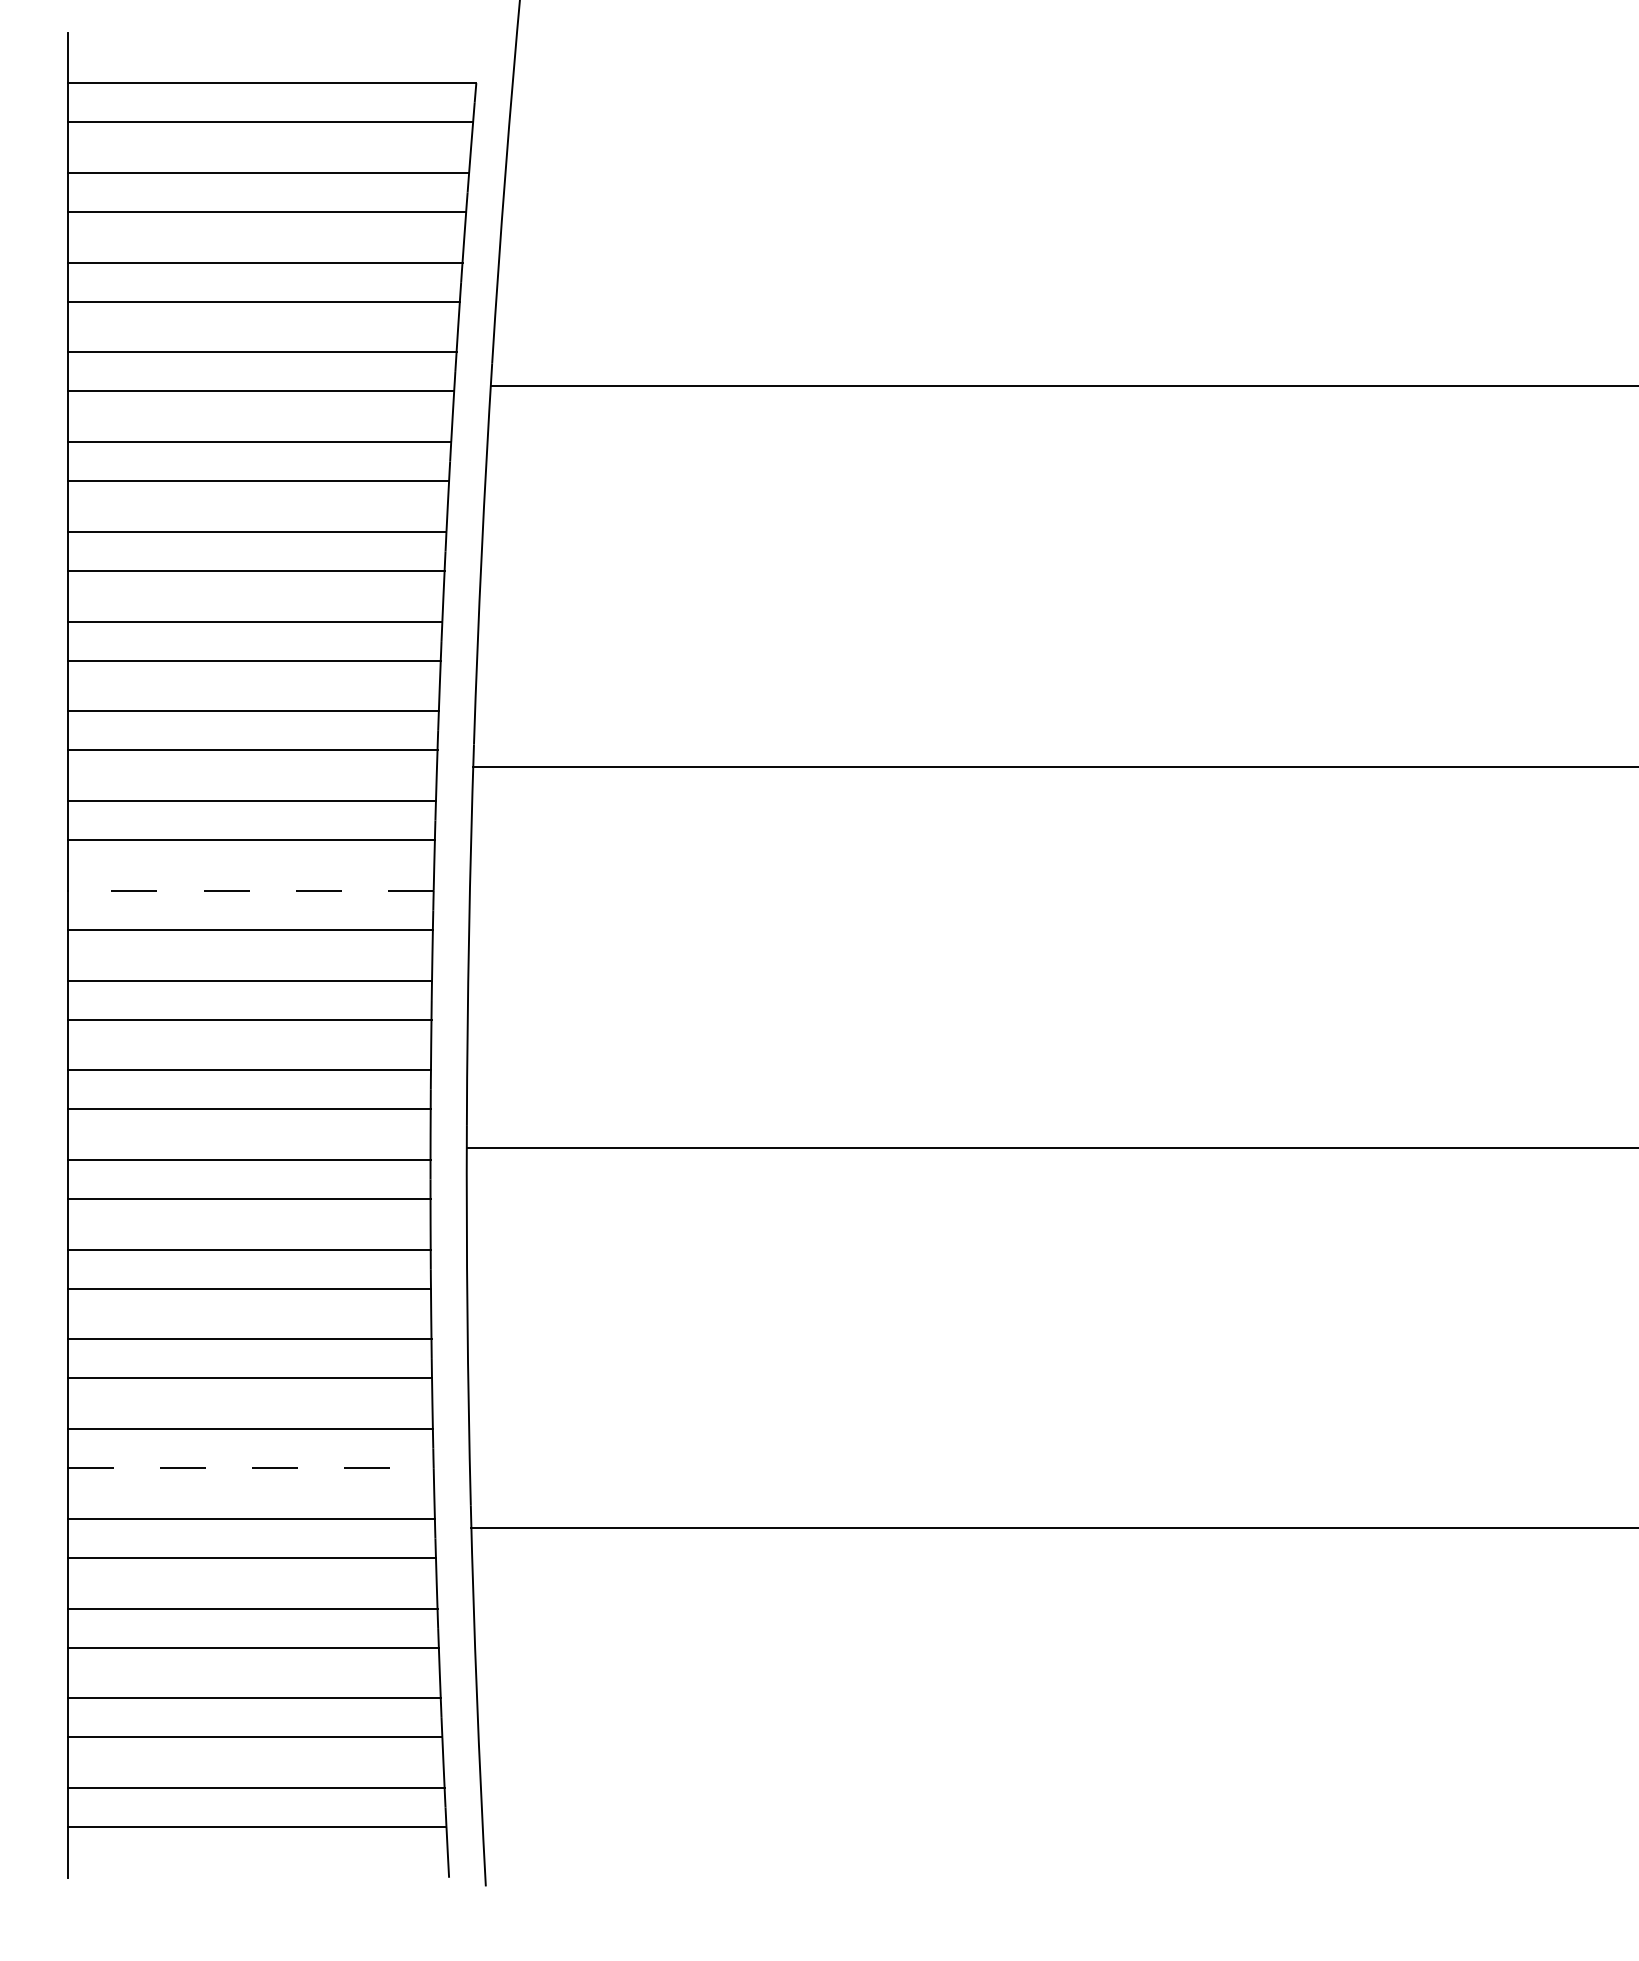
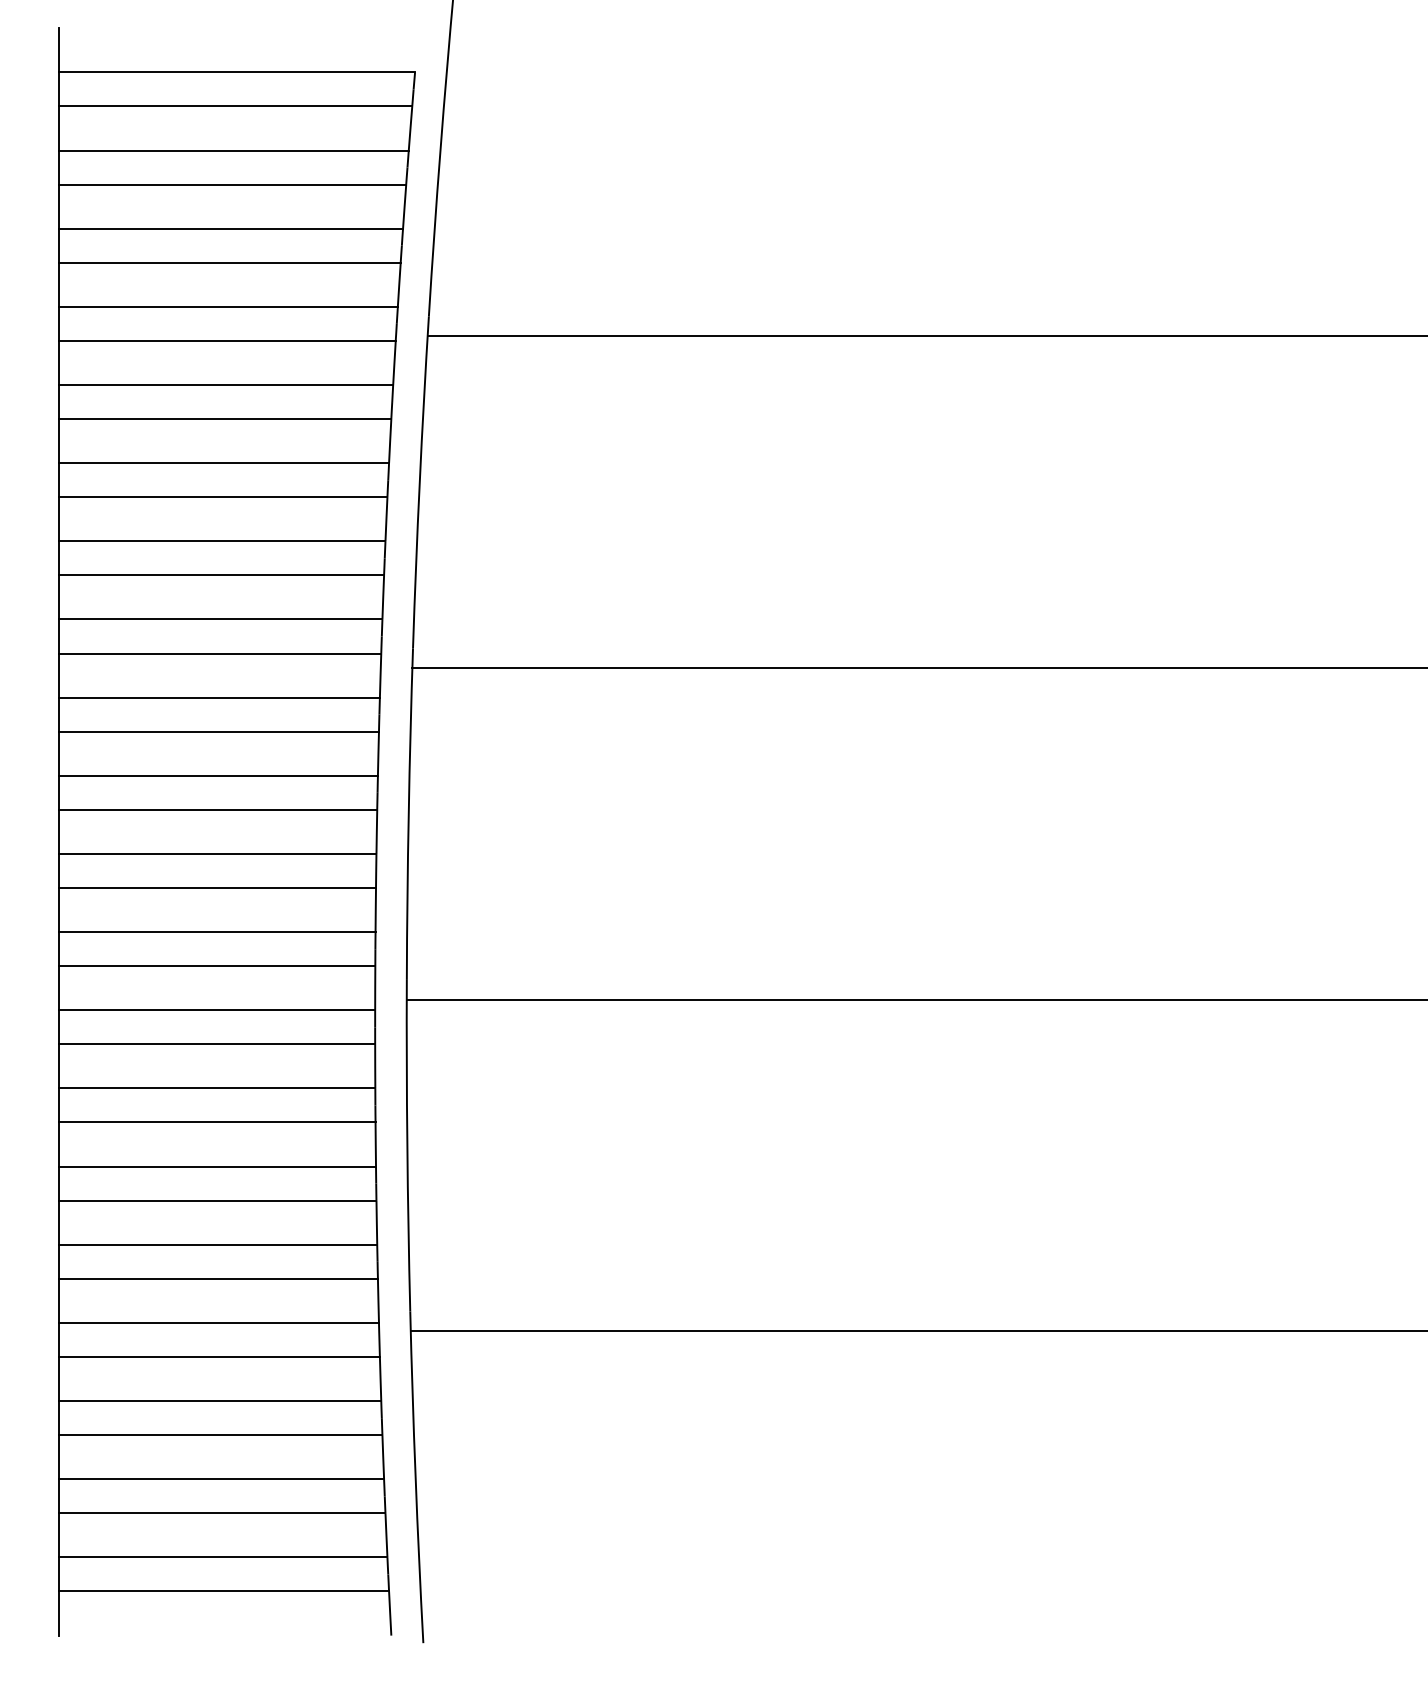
line: (250, 890) -> (218, 775), dashed -> solid
line: (250, 1468) -> (218, 1279), dashed -> solid

